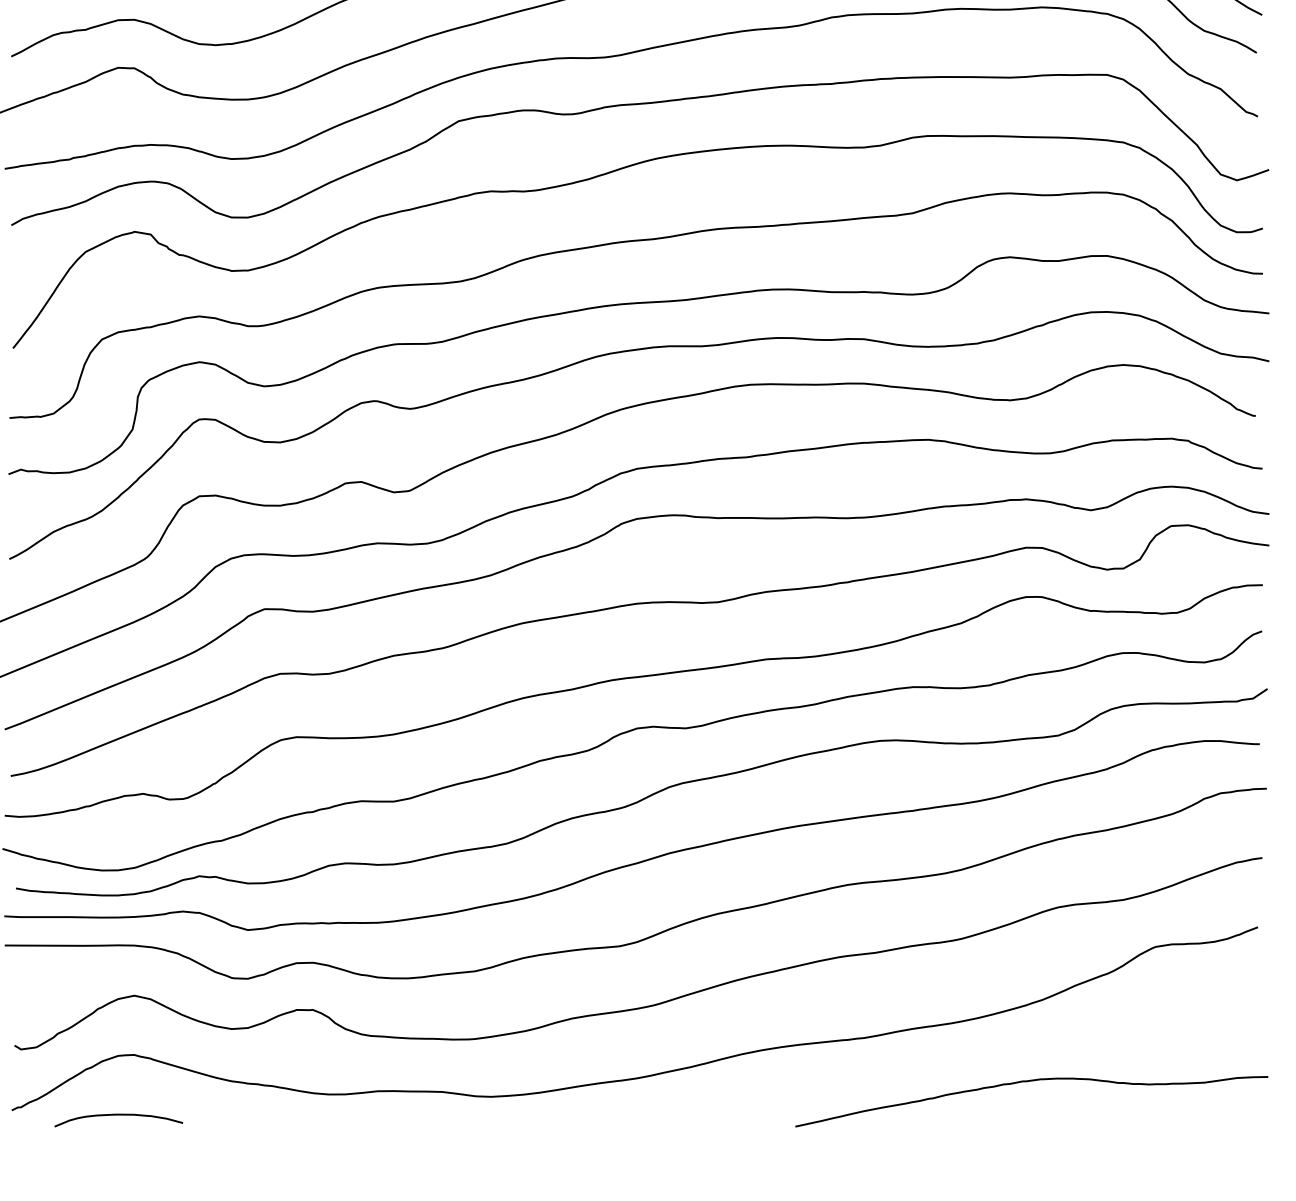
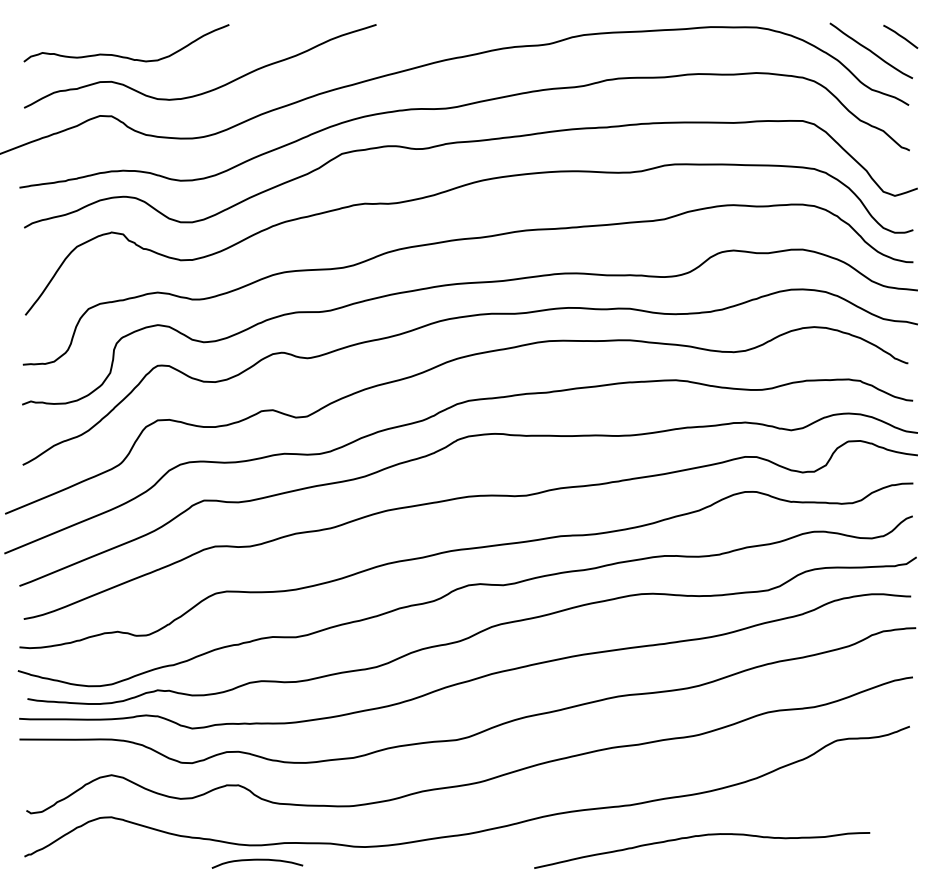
curve: (1032, 1081) -> (702, 836), moved
curve: (118, 1115) -> (257, 860), moved

